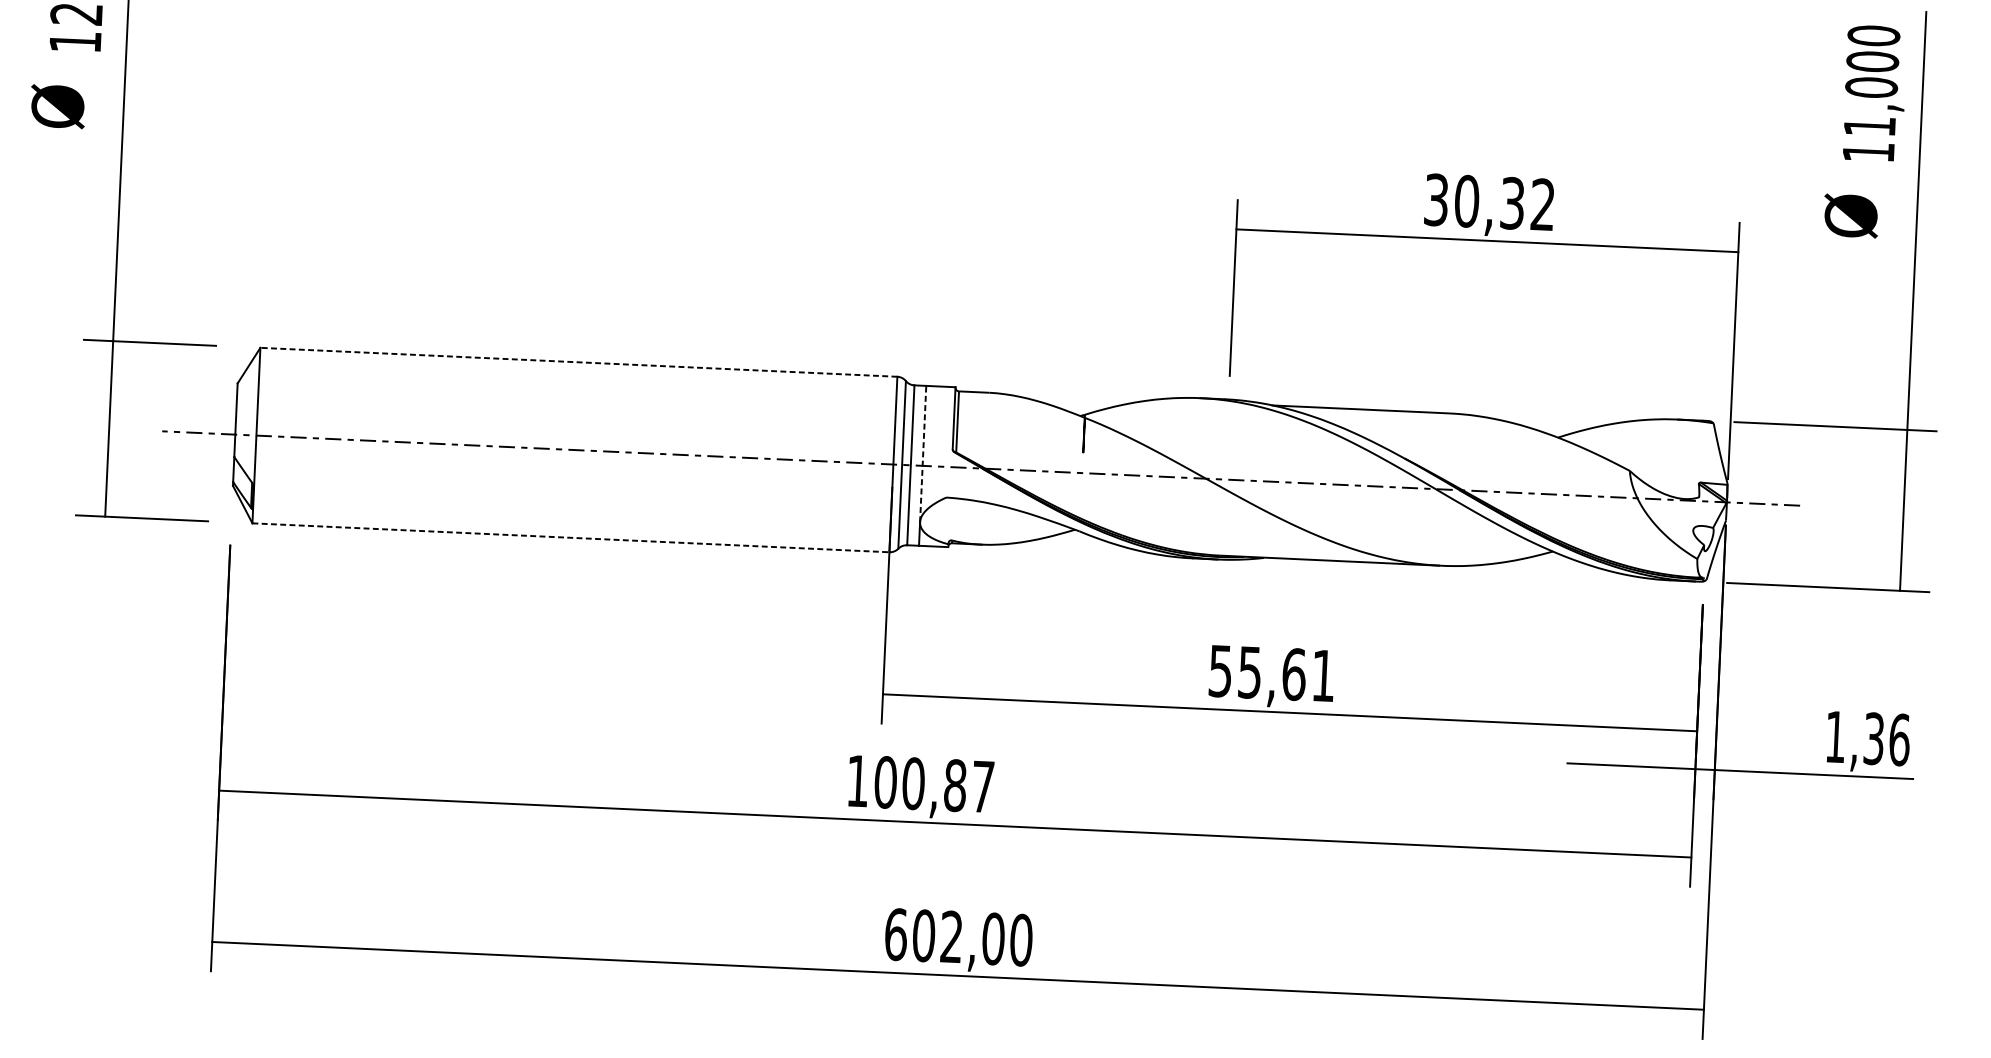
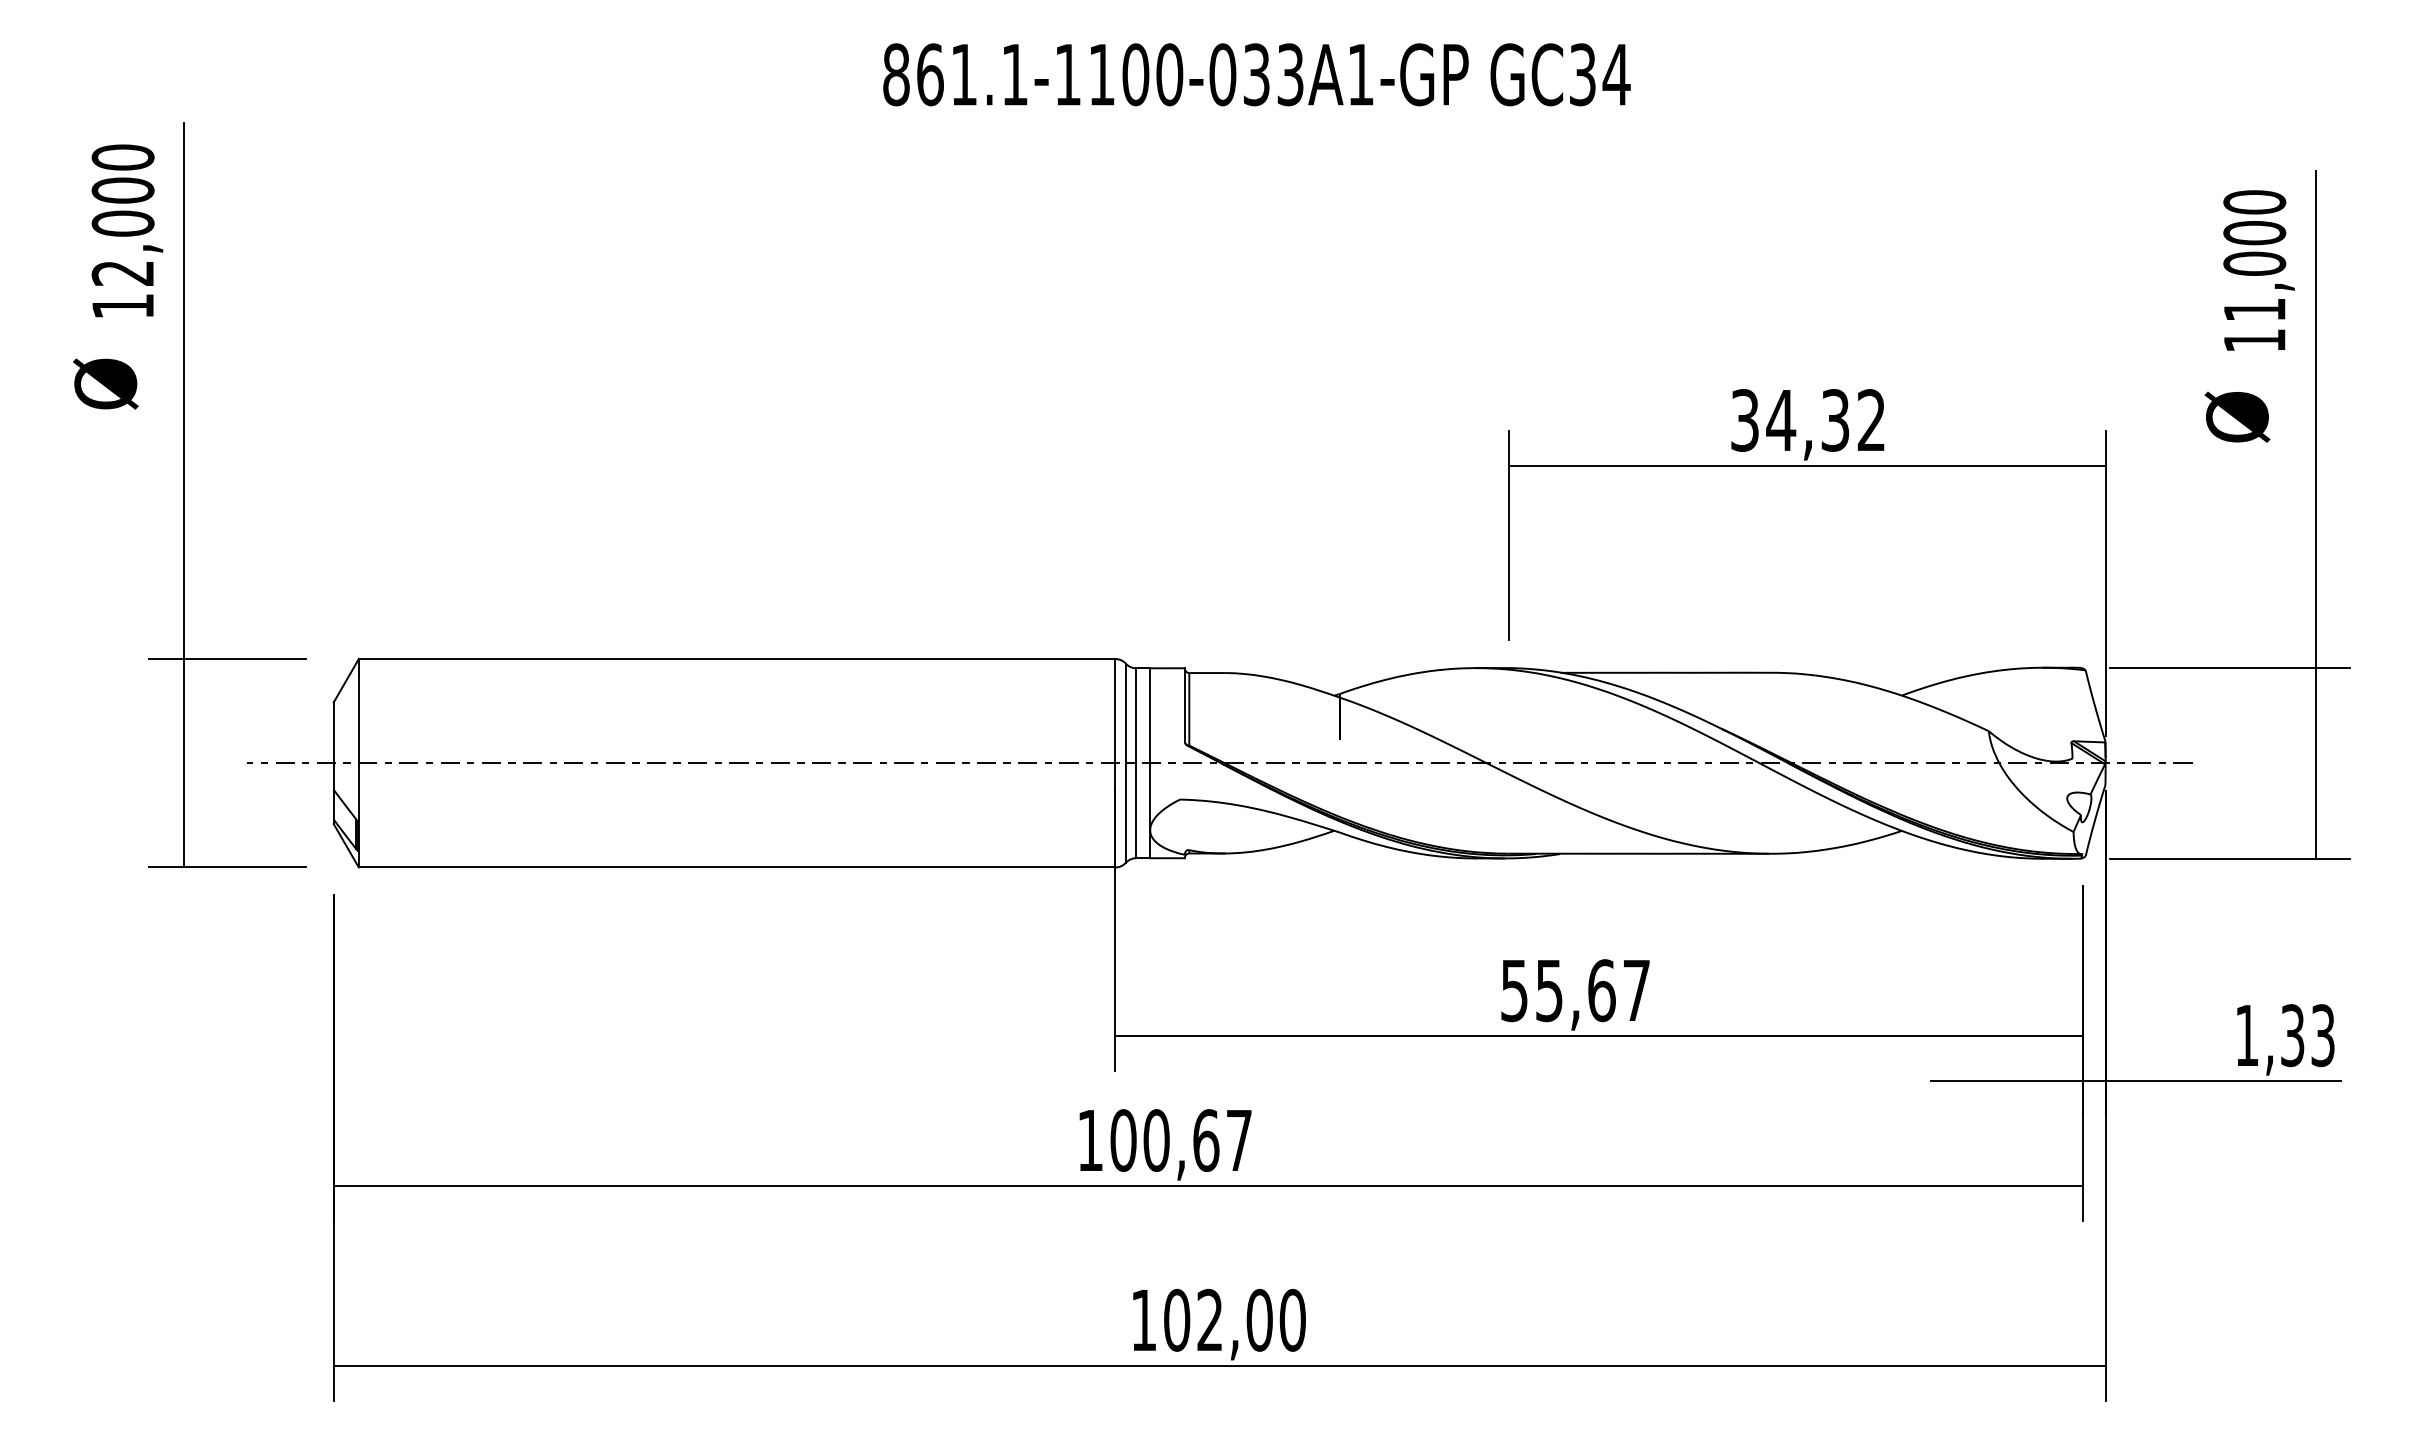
text: (1467, 201) -> (1781, 420), 30,32 -> 34,32
line: (578, 362) -> (736, 659), dashed -> solid
line: (923, 454) -> (1150, 749), dashed -> solid
line: (571, 537) -> (737, 867), dashed -> solid
text: (1323, 675) -> (1636, 990), 55,61 -> 55,67
text: (1899, 739) -> (2323, 1035), 1,36 -> 1,33
text: (955, 785) -> (1206, 1140), 100,87 -> 100,67
text: (896, 933) -> (1144, 1319), 602,00 -> 102,00

